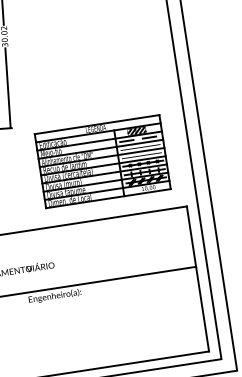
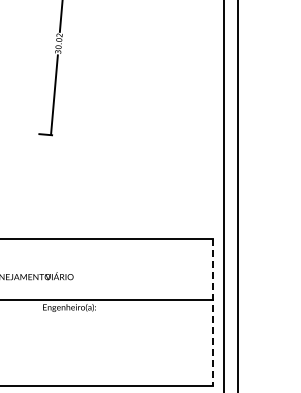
part: (102, 162) -> (136, 182), removed
line: (198, 278) -> (213, 312), solid -> dashed

